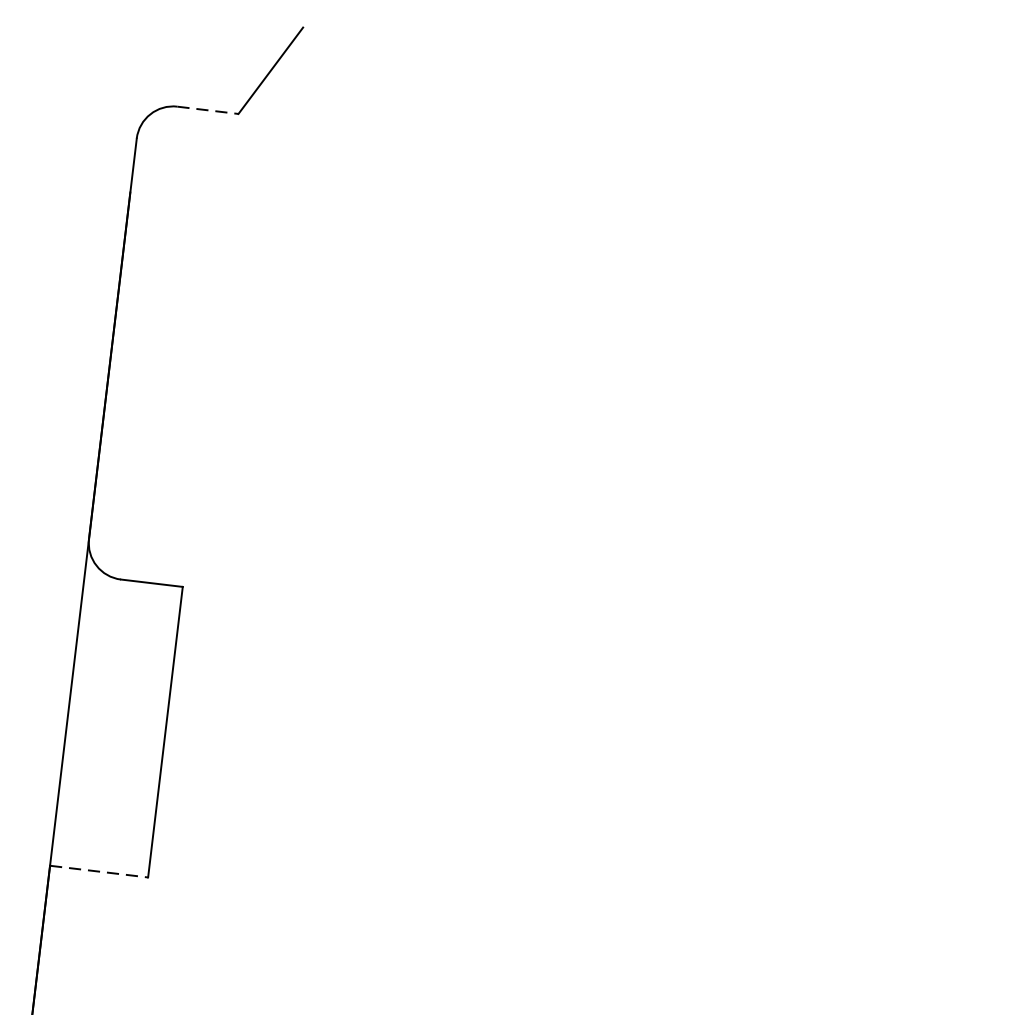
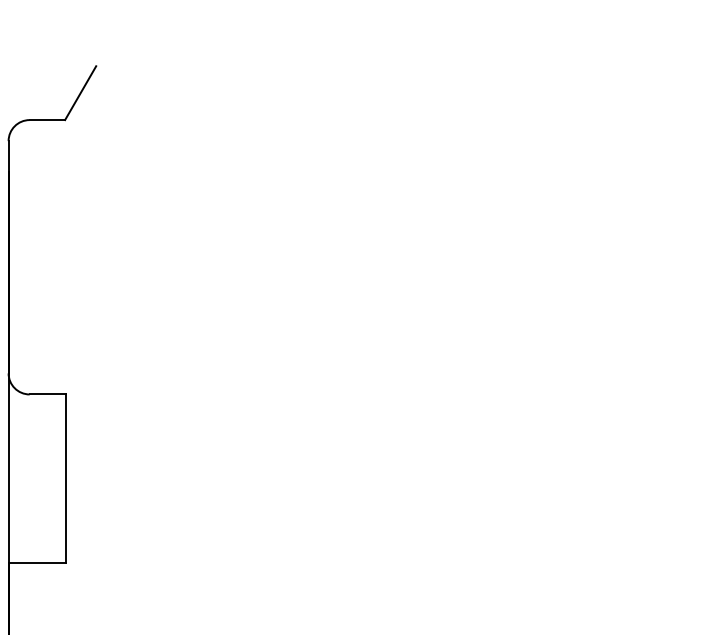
line: (208, 111) -> (47, 120), dashed -> solid
line: (99, 872) -> (37, 563), dashed -> solid

